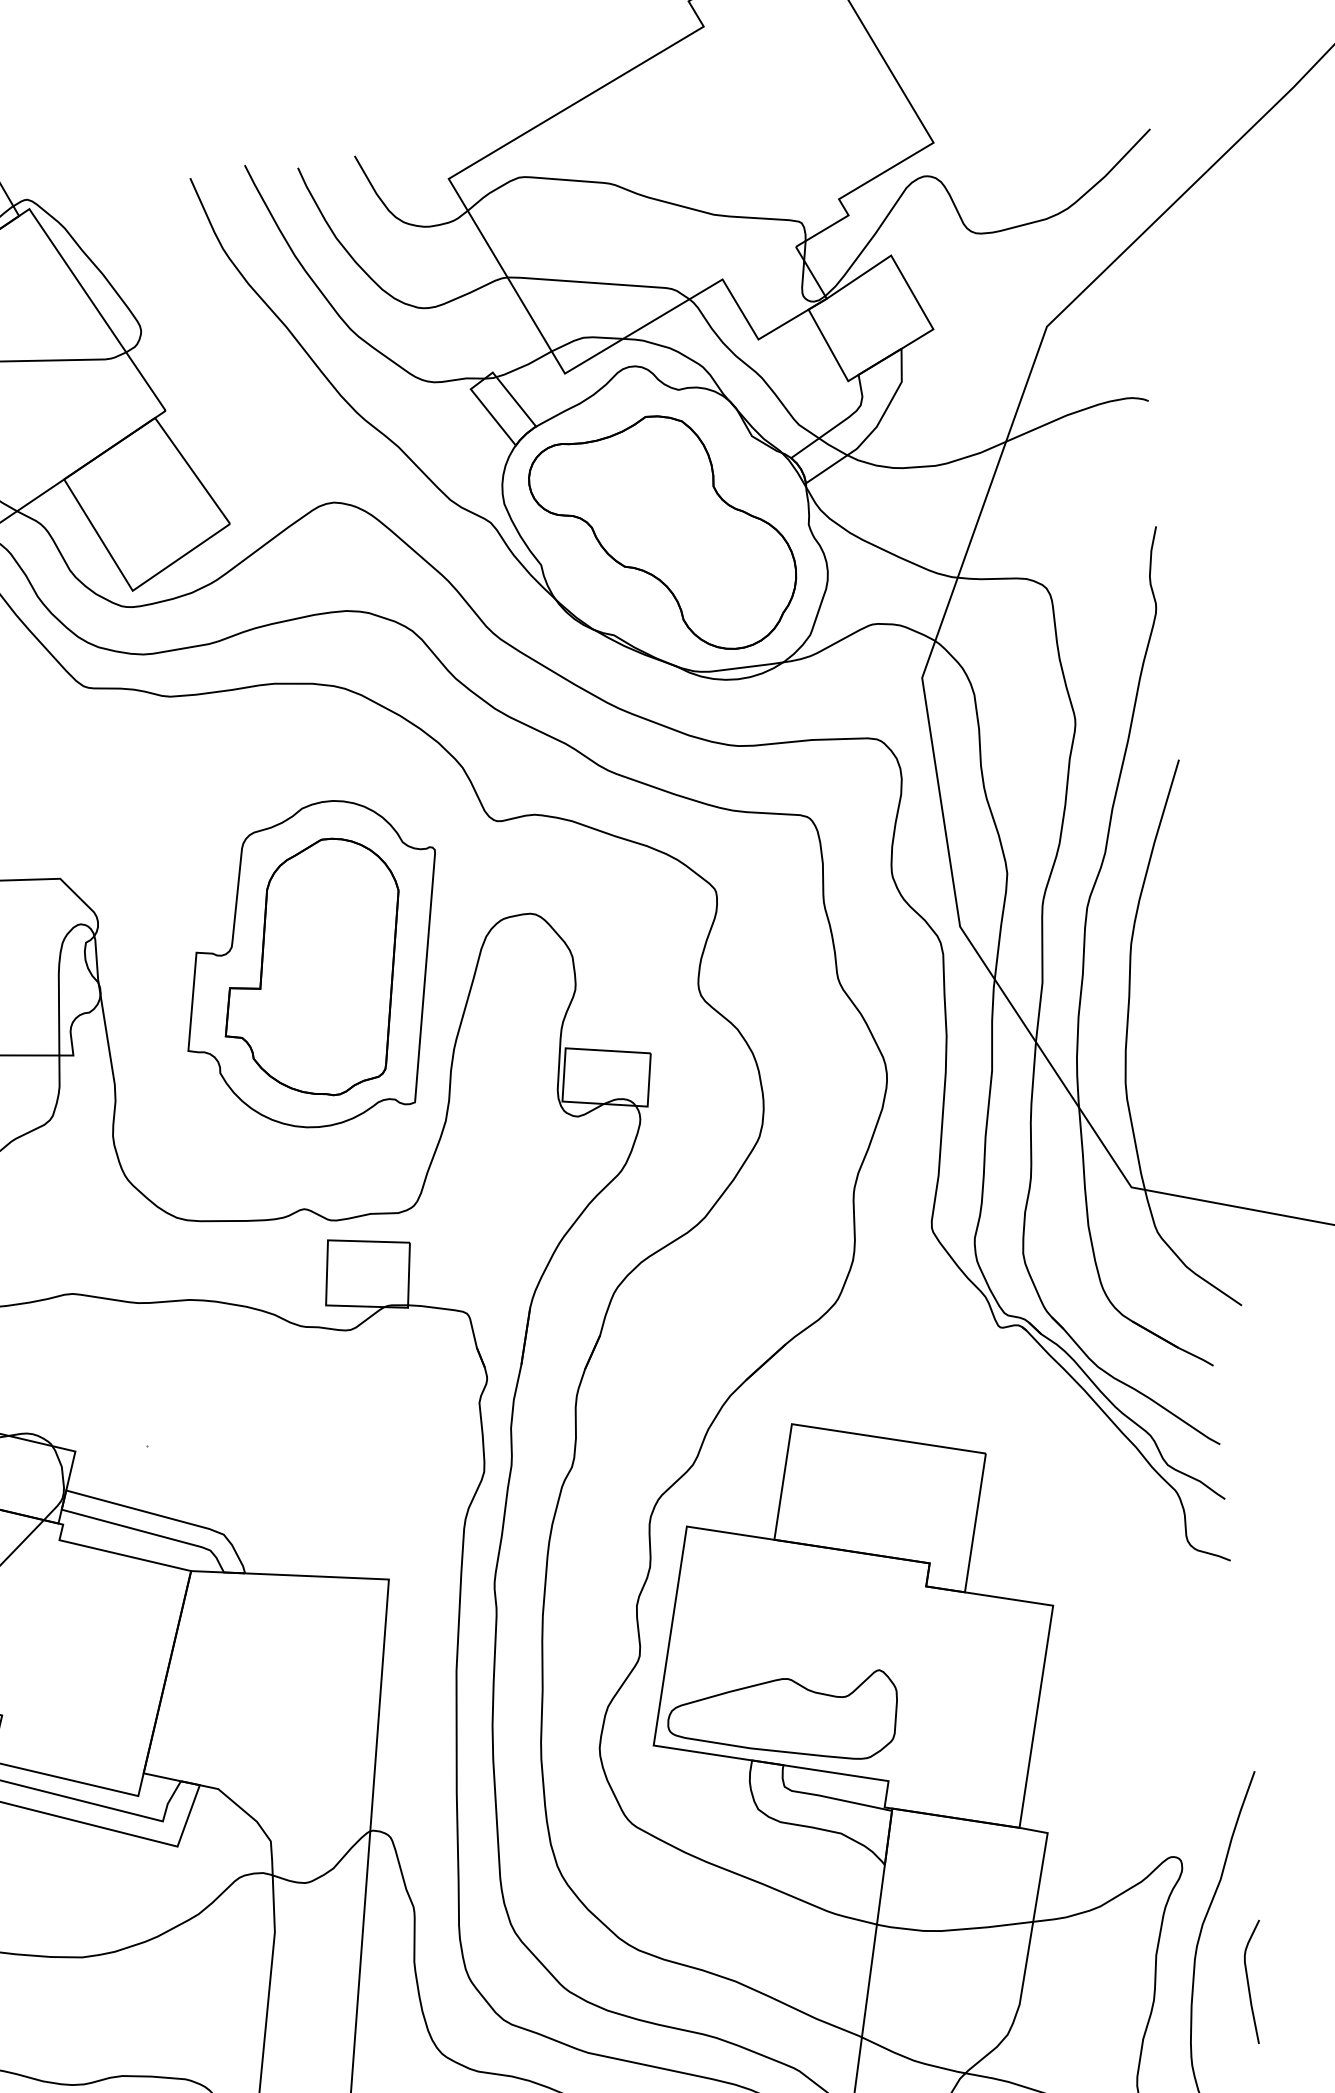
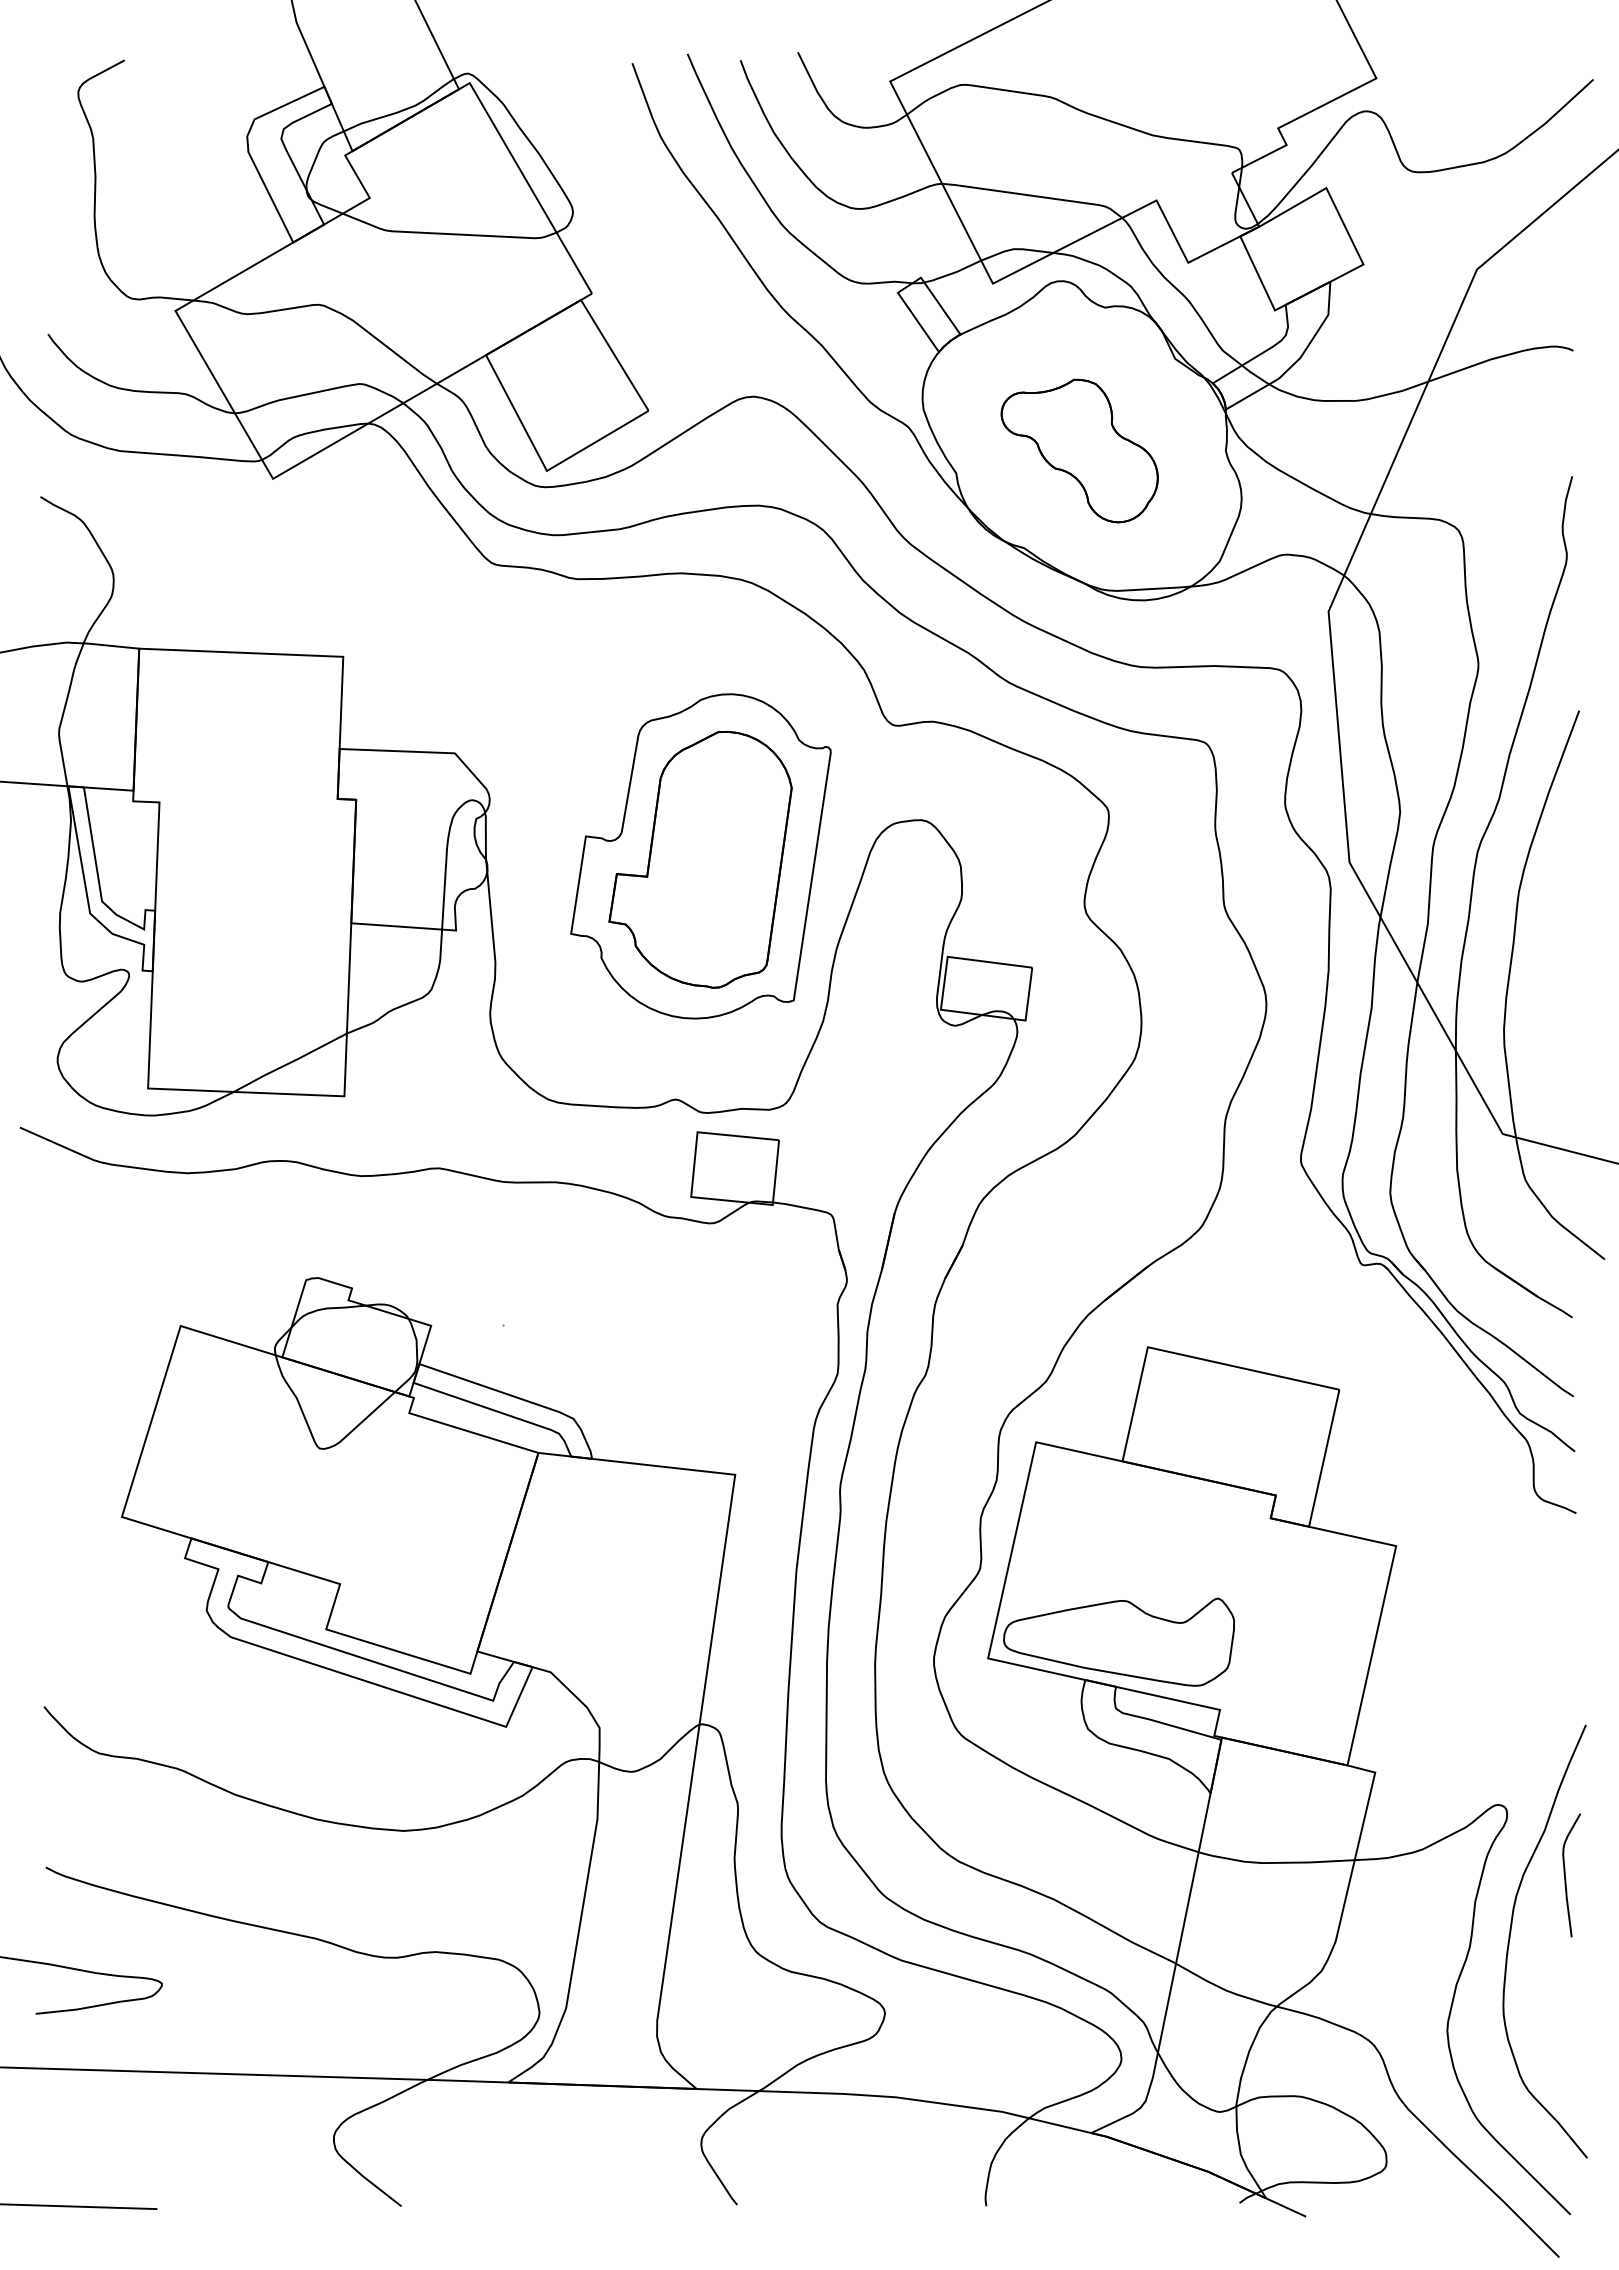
part: (662, 534) -> (1079, 450), size x0.6
curve: (1249, 1985) -> (1566, 1878), moved

